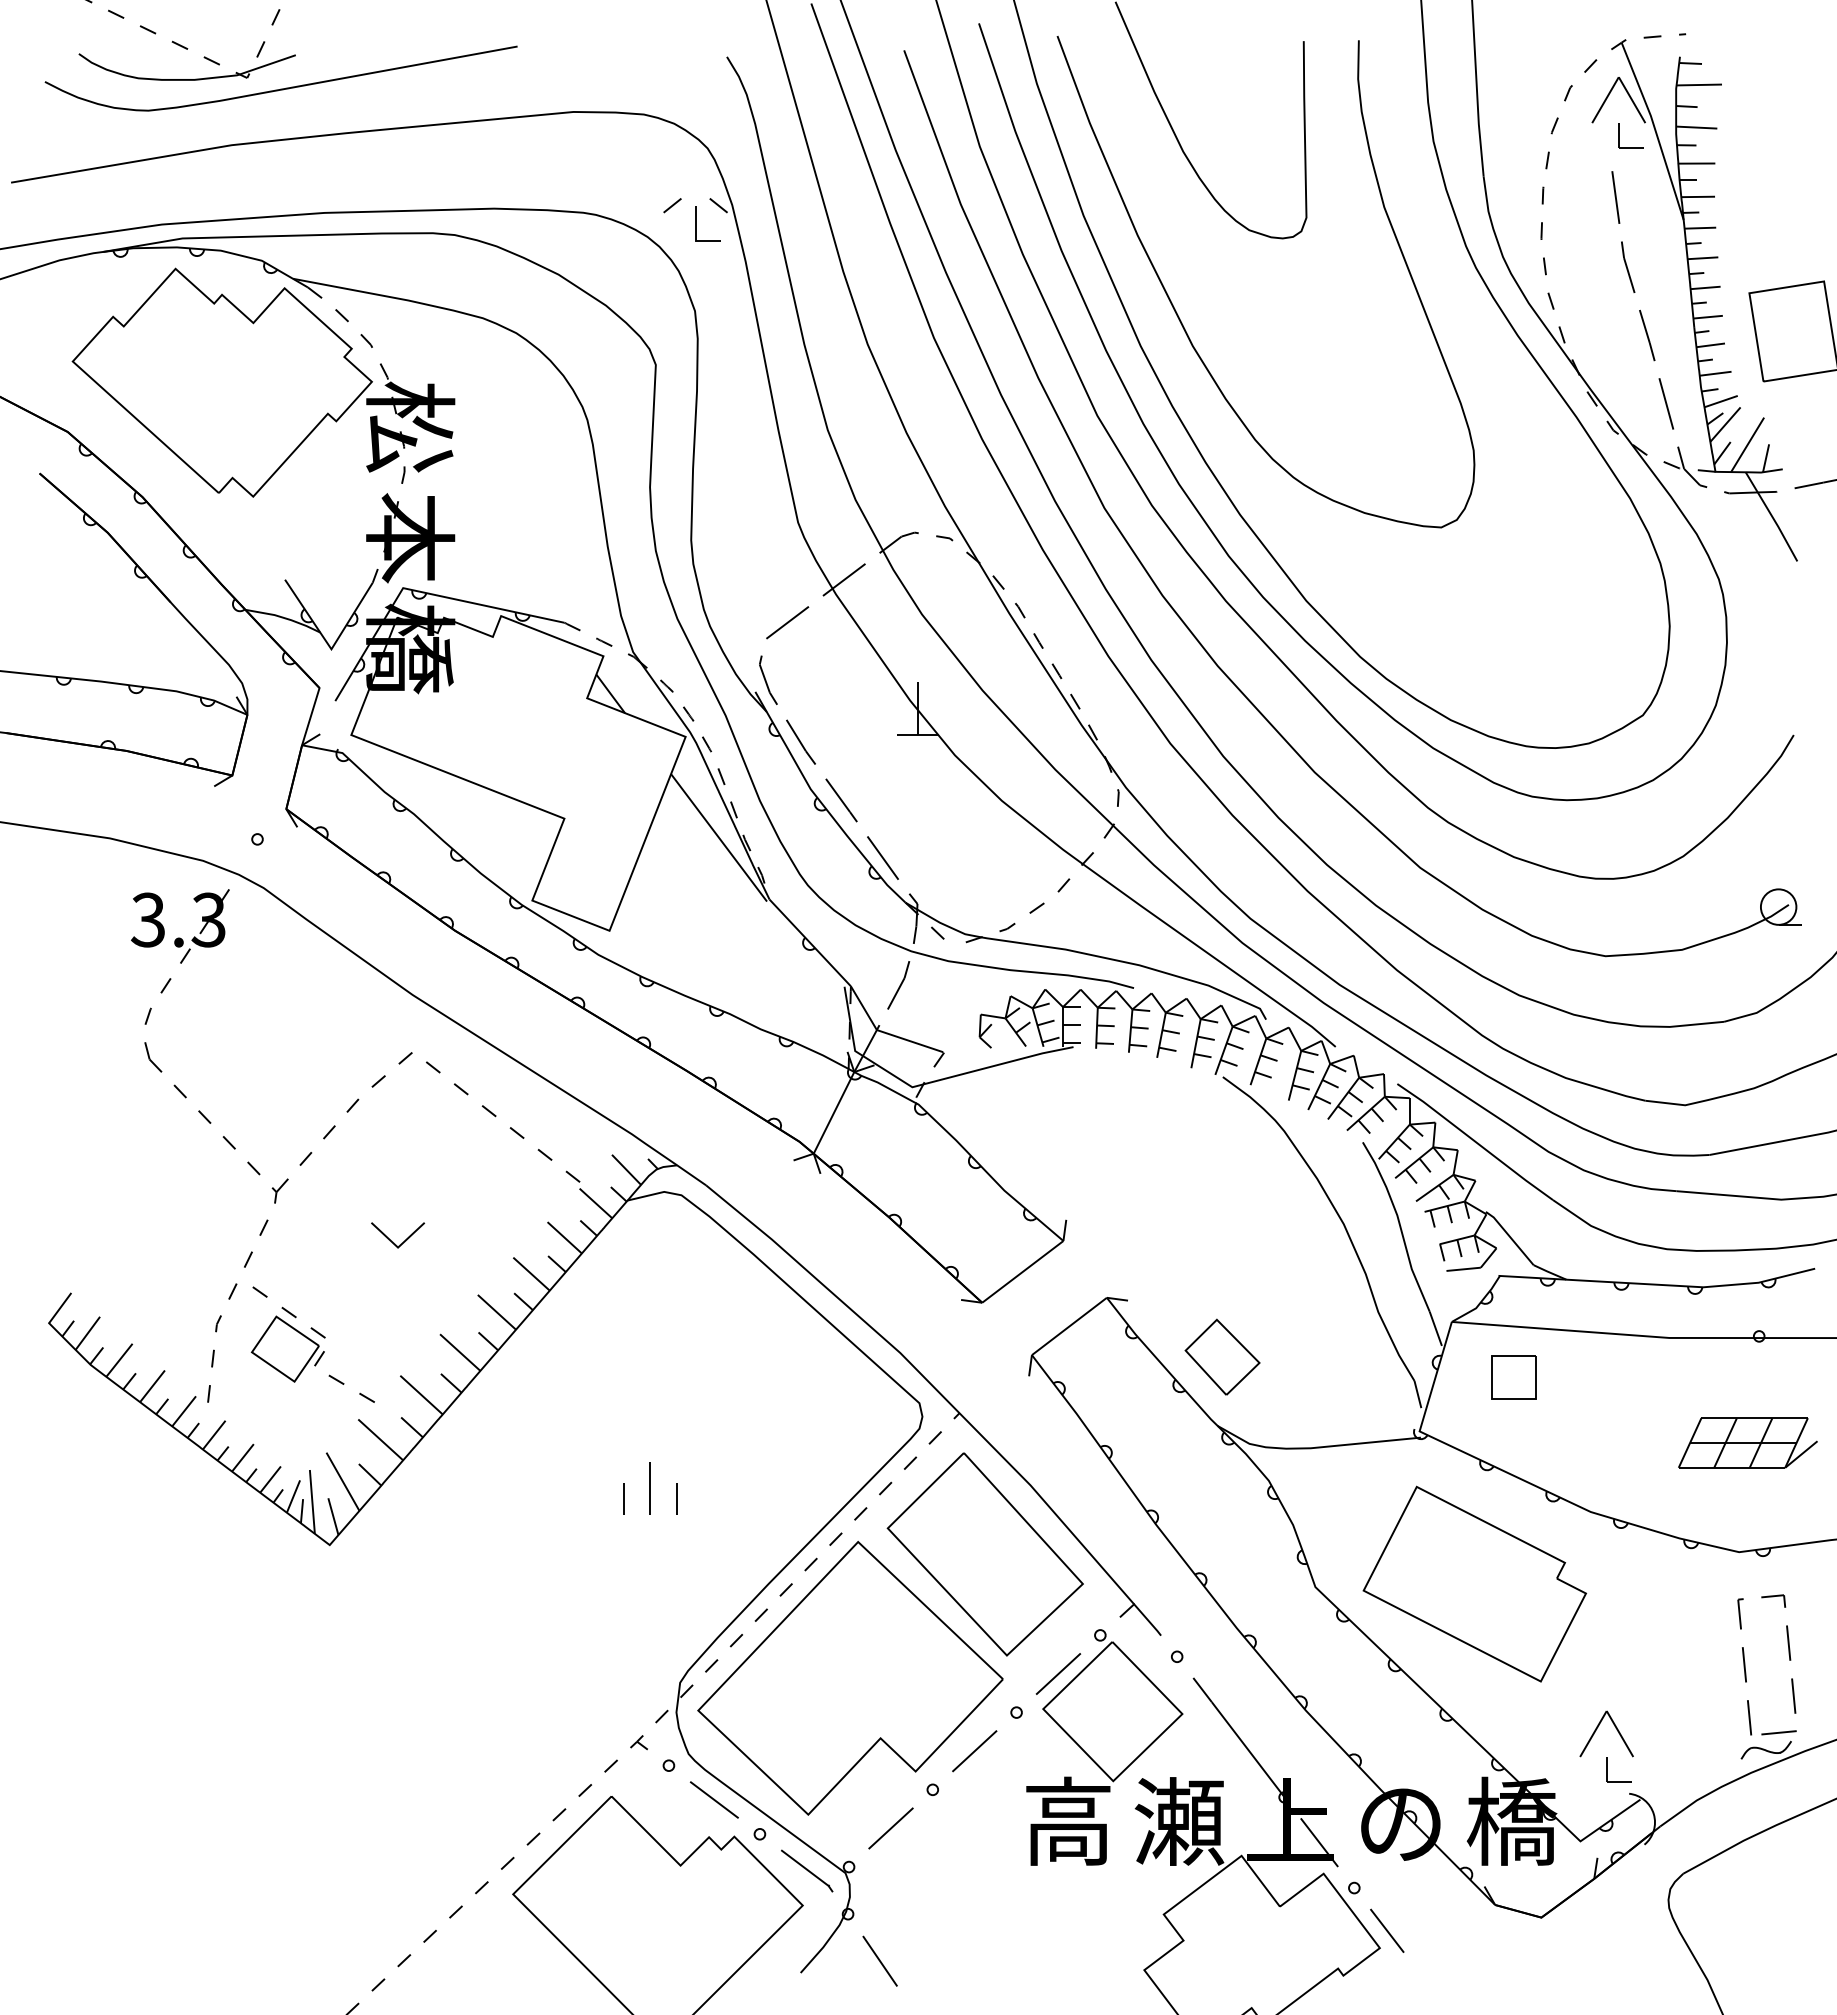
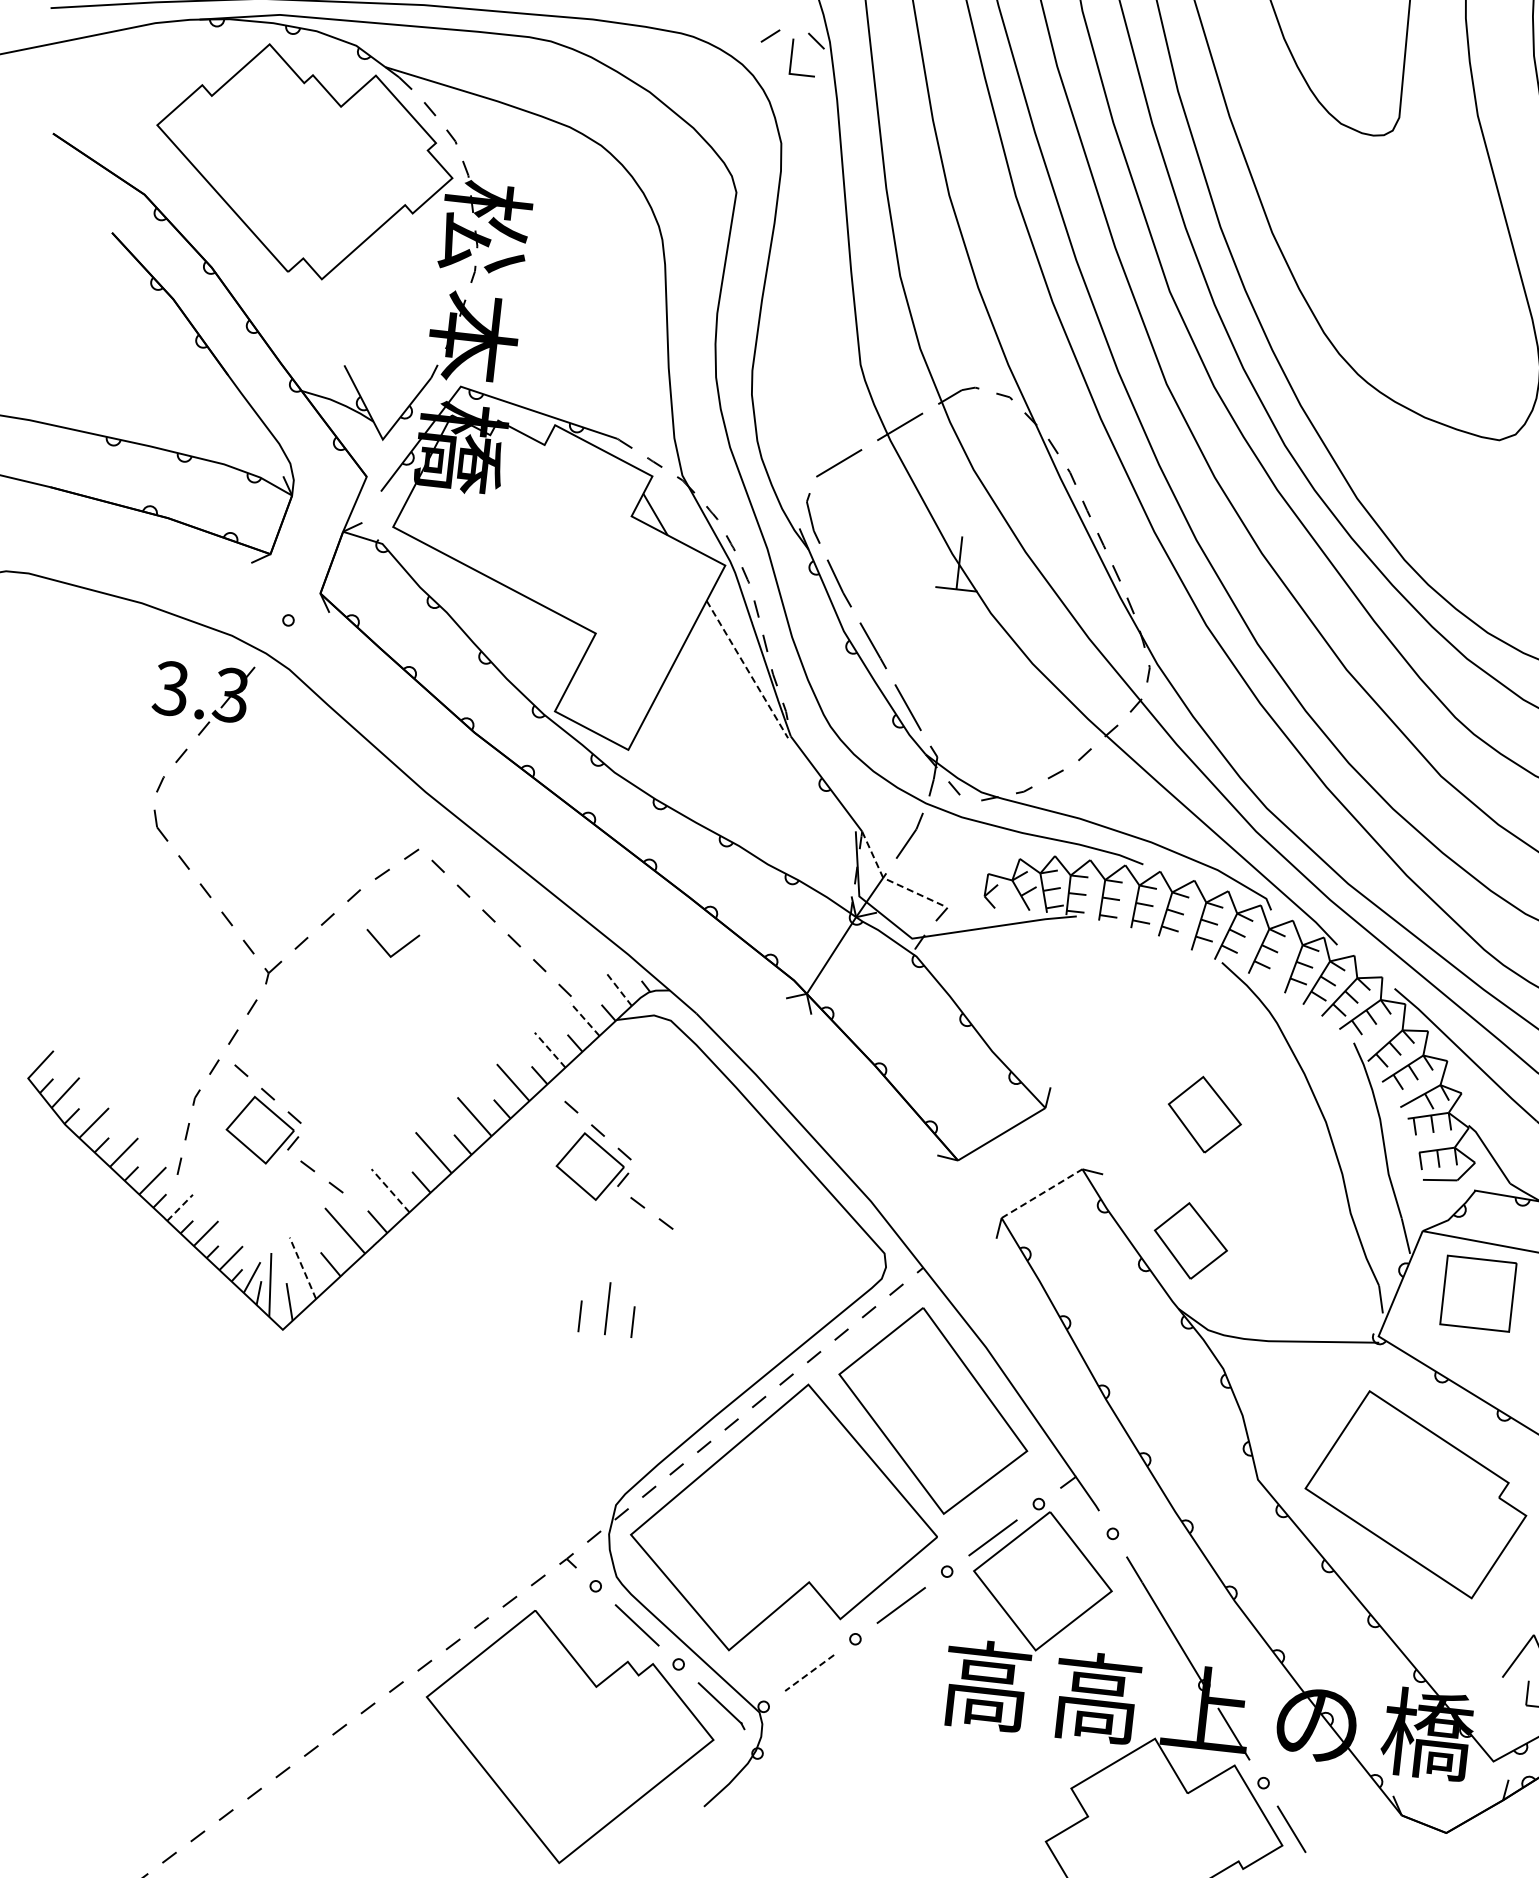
line: (719, 837) -> (747, 669), solid -> dashed
line: (885, 1032) -> (891, 881), solid -> dashed
line: (626, 1169) -> (619, 989), solid -> dashed
line: (595, 1203) -> (584, 1019), solid -> dashed
part: (1222, 1229) -> (1204, 1114), added
line: (564, 1237) -> (549, 1049), solid -> dashed
part: (394, 1242) -> (387, 951), moved
line: (1069, 1326) -> (1042, 1193), solid -> dashed
part: (644, 1344) -> (617, 1164), added
part: (1513, 1377) -> (1477, 1293), size x1.6
line: (421, 1395) -> (390, 1191), solid -> dashed
line: (214, 1434) -> (180, 1207), solid -> dashed
line: (342, 1481) -> (302, 1267), solid -> dashed
text: (1179, 1820) -> (1097, 1696), 瀬 -> 高
line: (890, 1828) -> (809, 1673), solid -> dashed
line: (879, 1960) -> (783, 1803), removed

